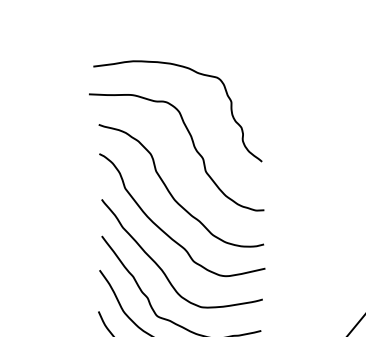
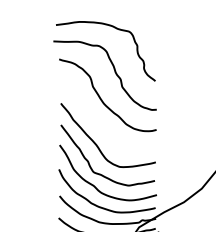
curve: (168, 233) -> (100, 123), removed

